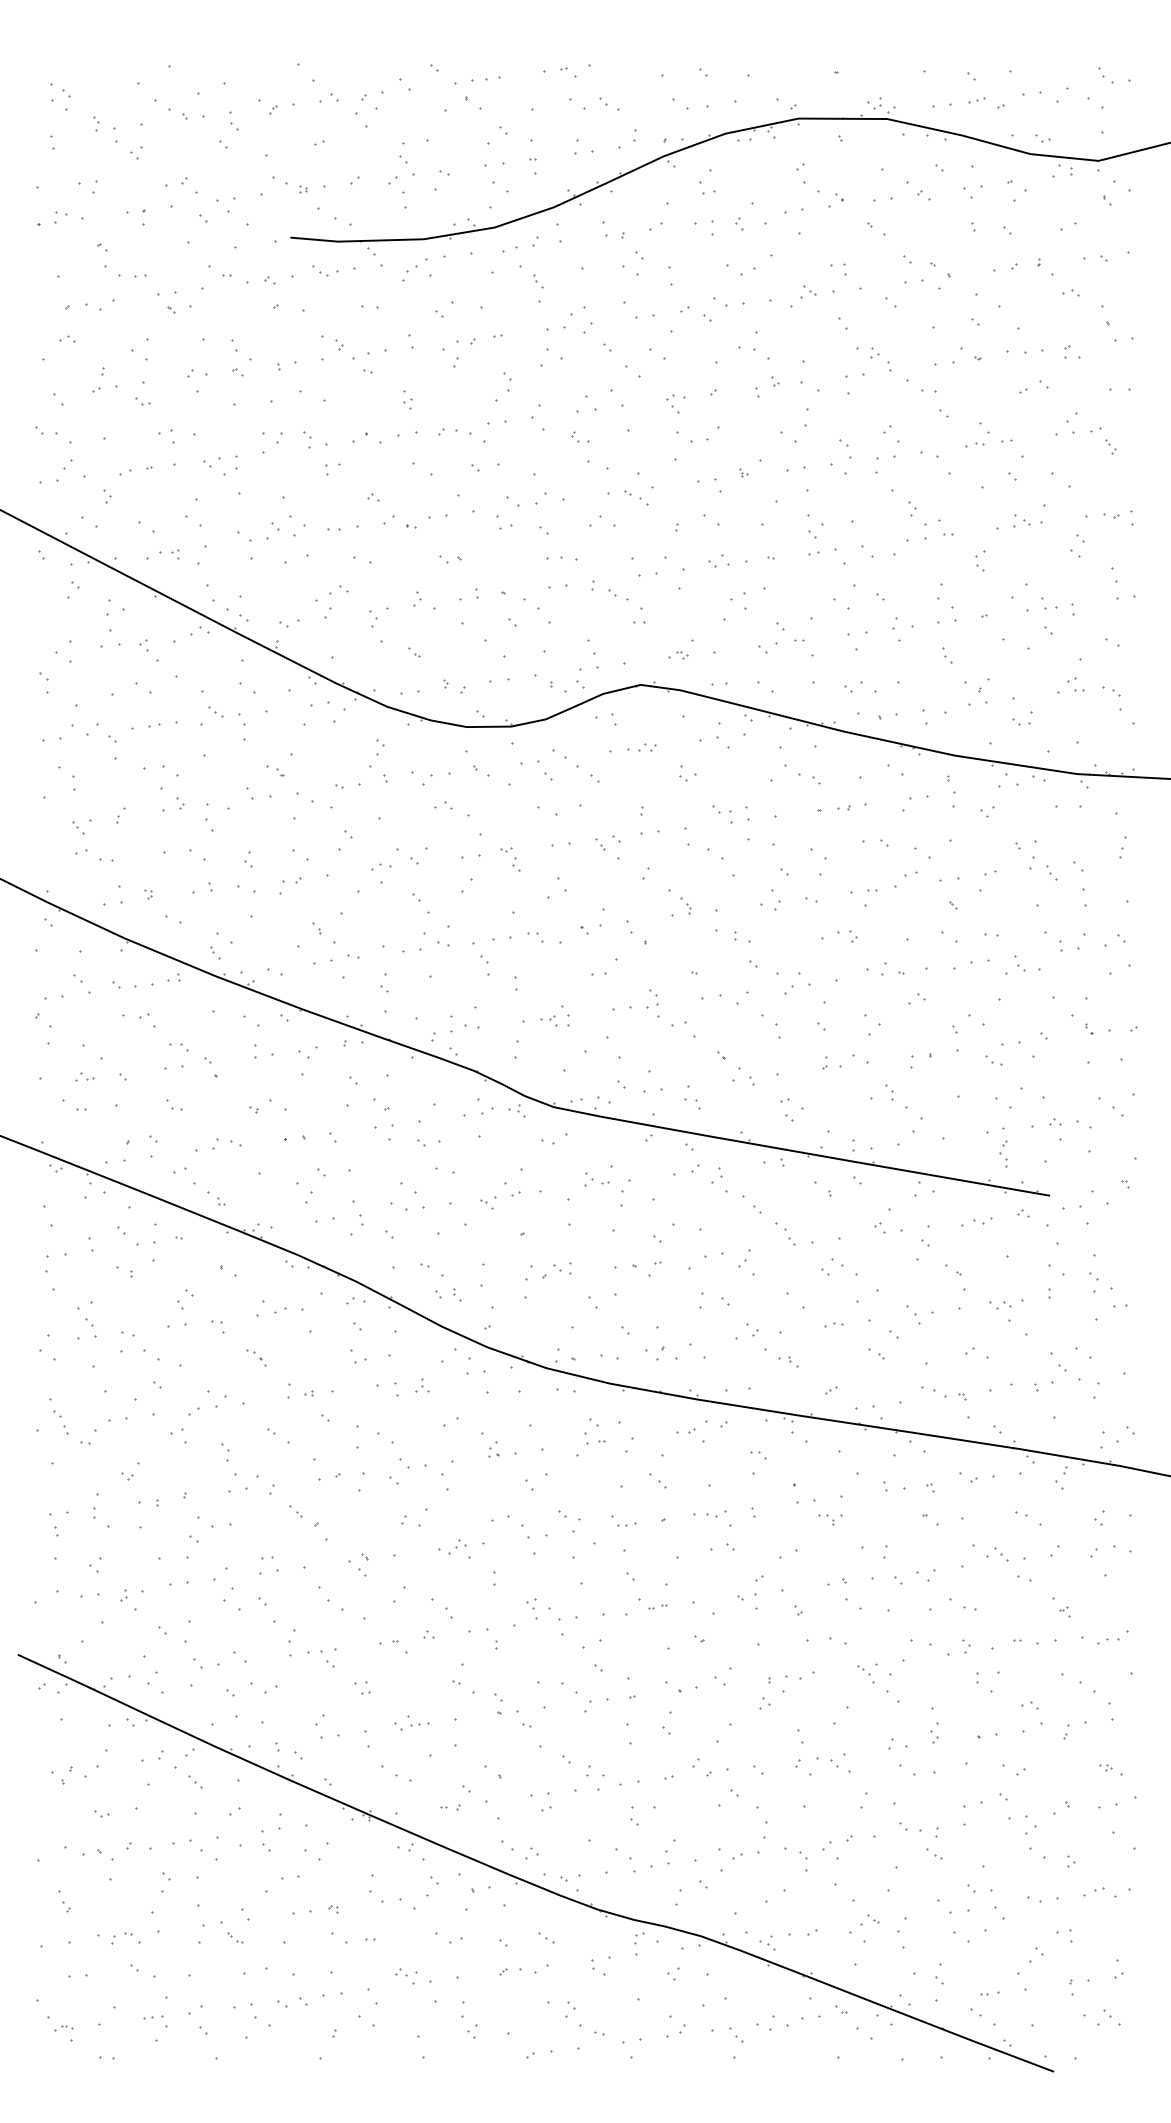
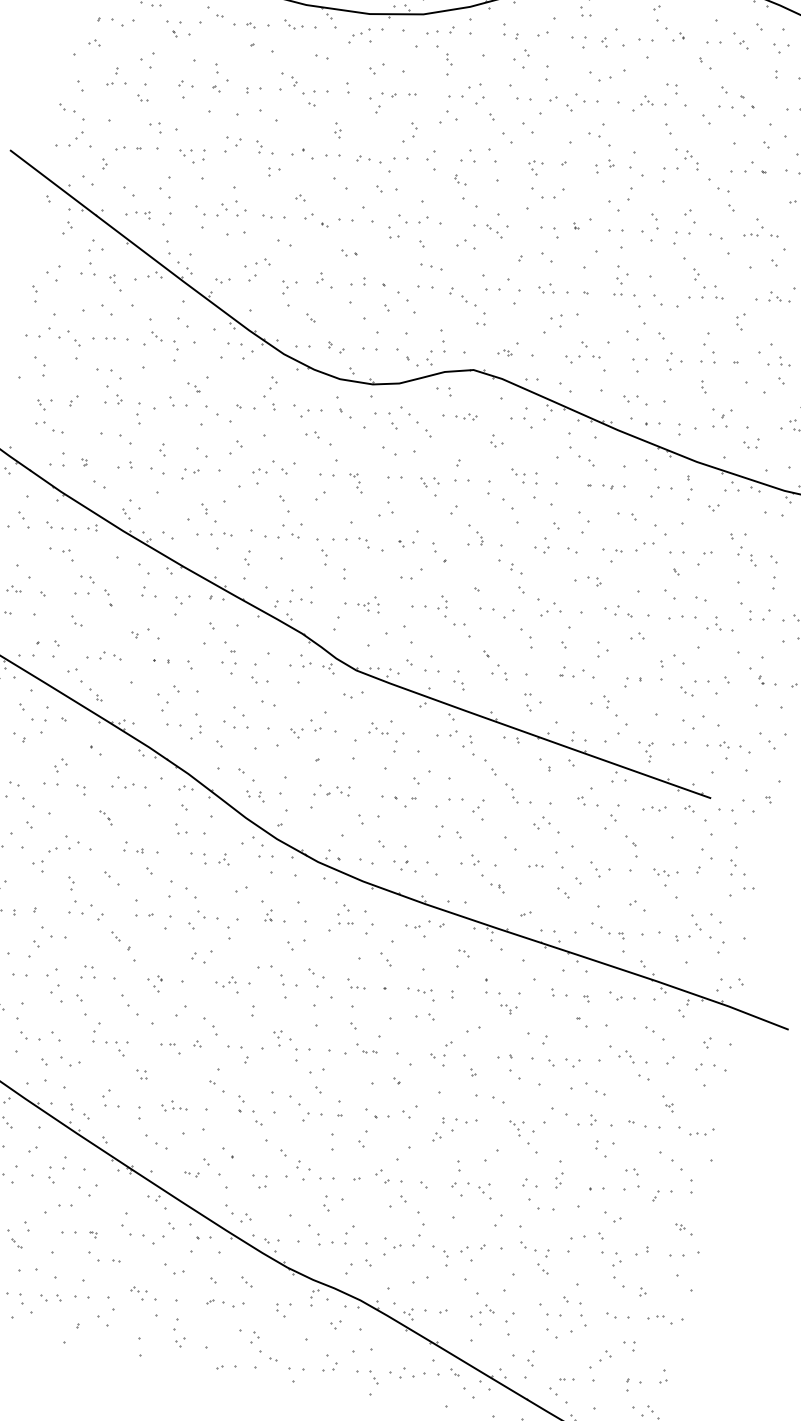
part: (1003, 1153) -> (648, 751), moved

